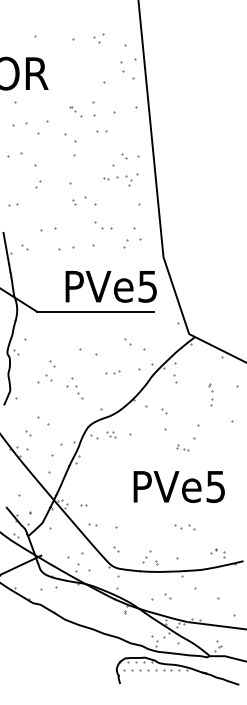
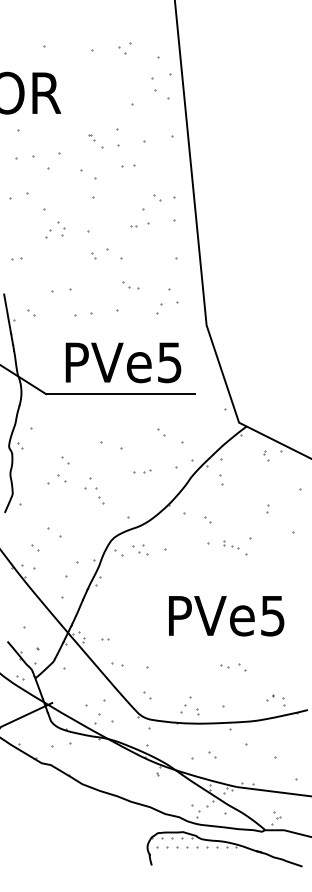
part: (128, 180) -> (61, 228), moved
part: (103, 225) -> (130, 285), size x0.71
text: (111, 286) -> (123, 362), moved
part: (210, 387) -> (266, 455), moved
part: (111, 434) -> (140, 549), size x1.43
part: (183, 447) -> (231, 544), moved

